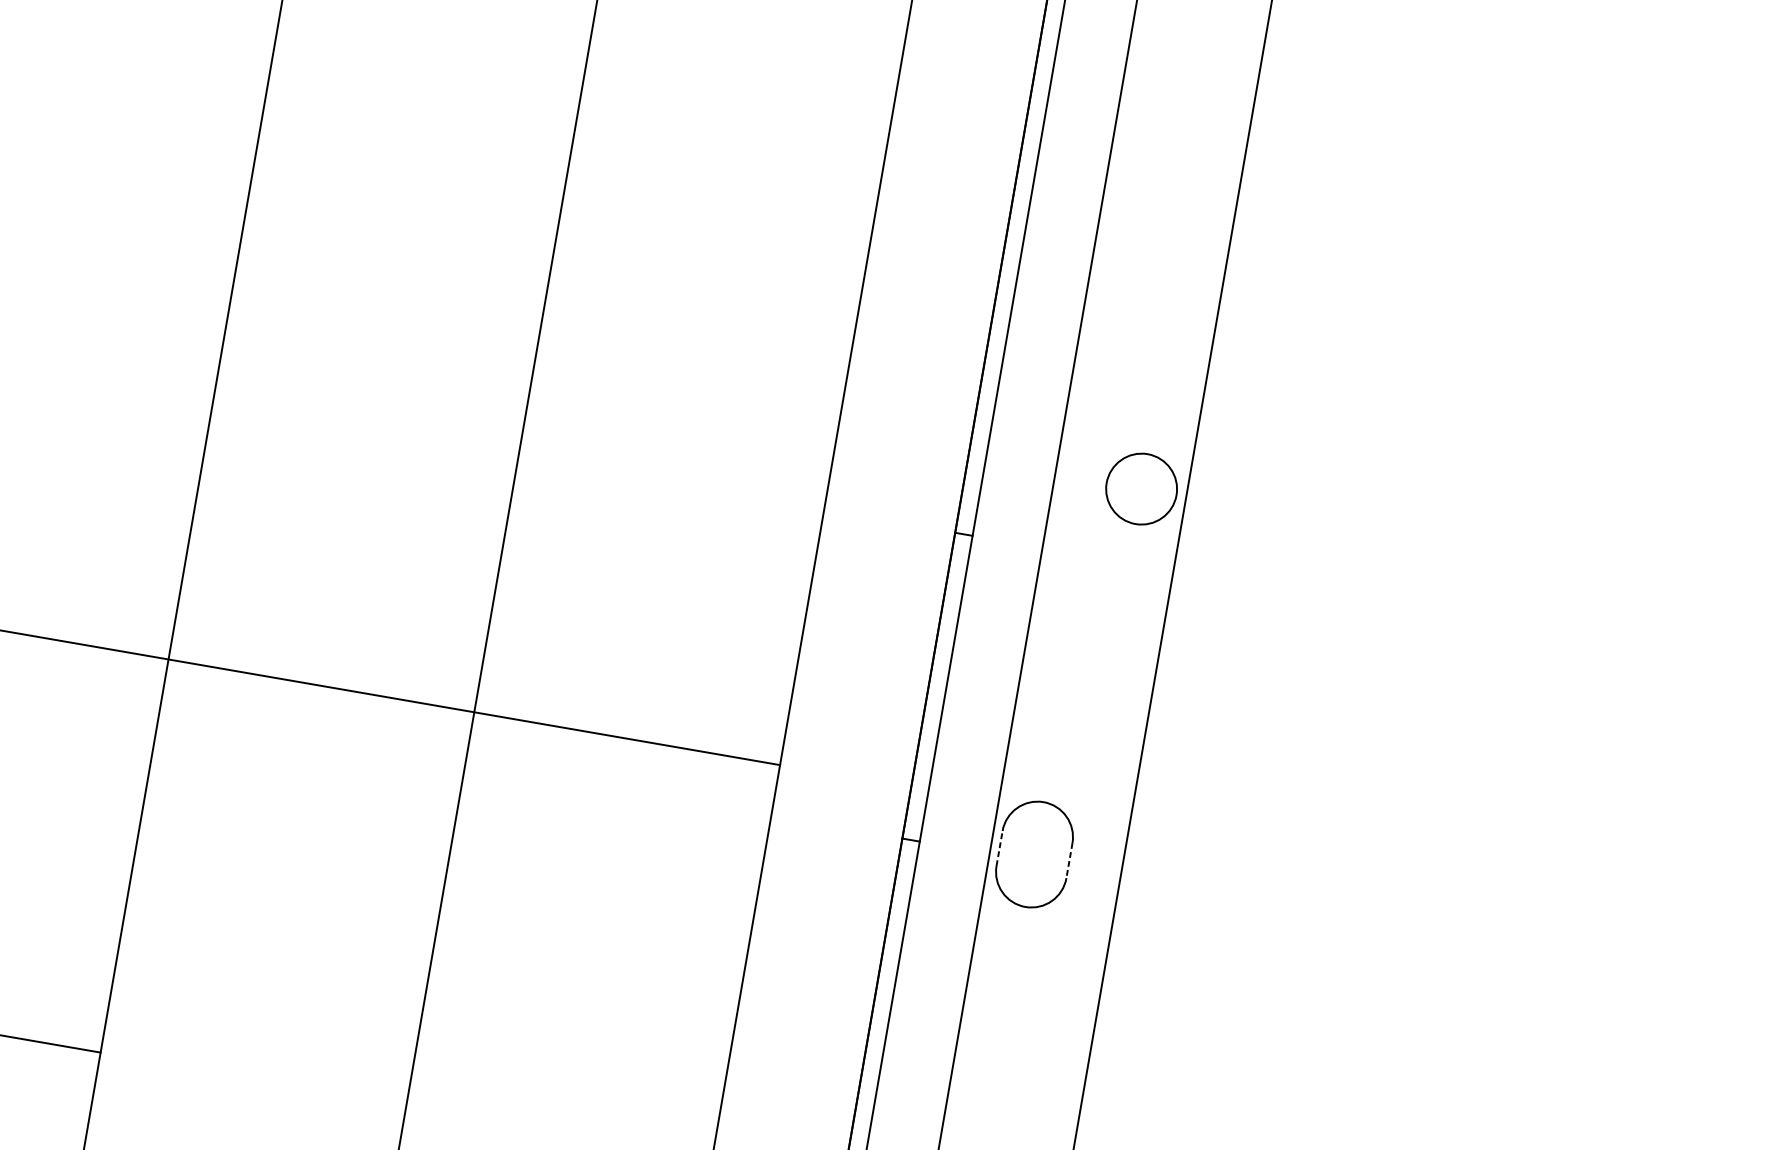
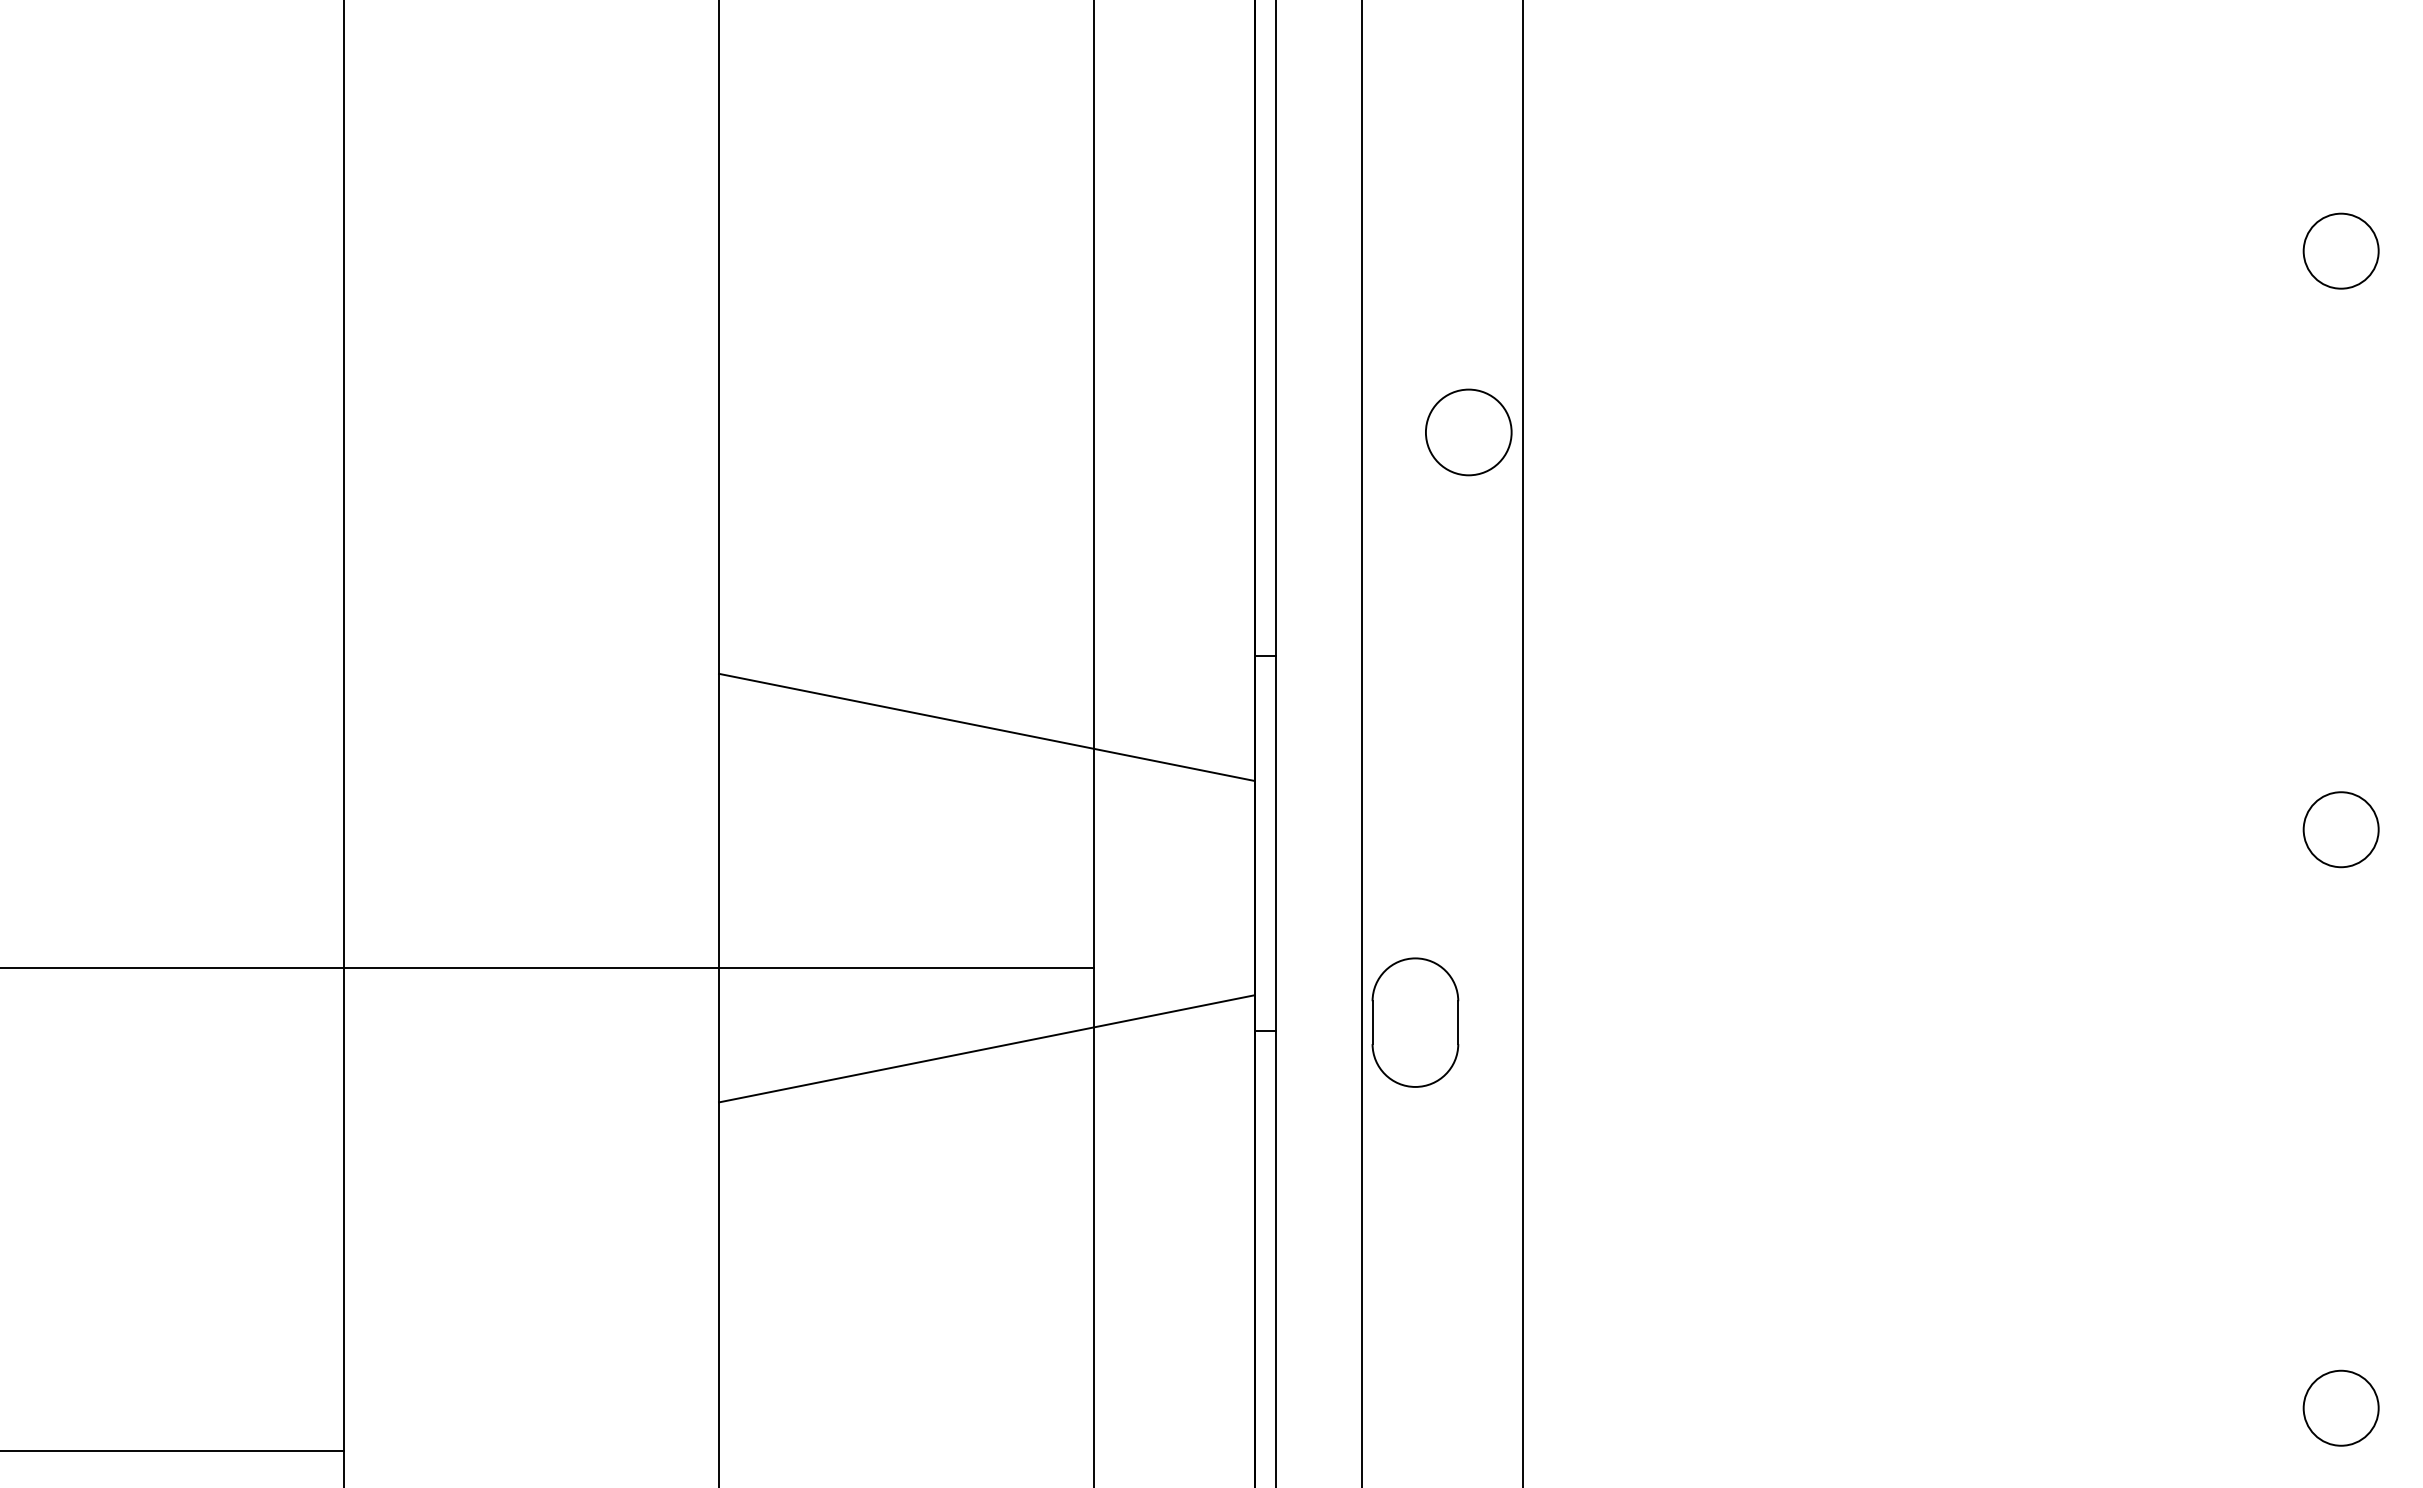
circle: (1141, 489) -> (1468, 432), moved
line: (726, 552) -> (986, 726), added
line: (681, 815) -> (986, 1048), added
line: (999, 848) -> (1372, 1022), dashed -> solid
line: (1069, 861) -> (1458, 1023), dashed -> solid

